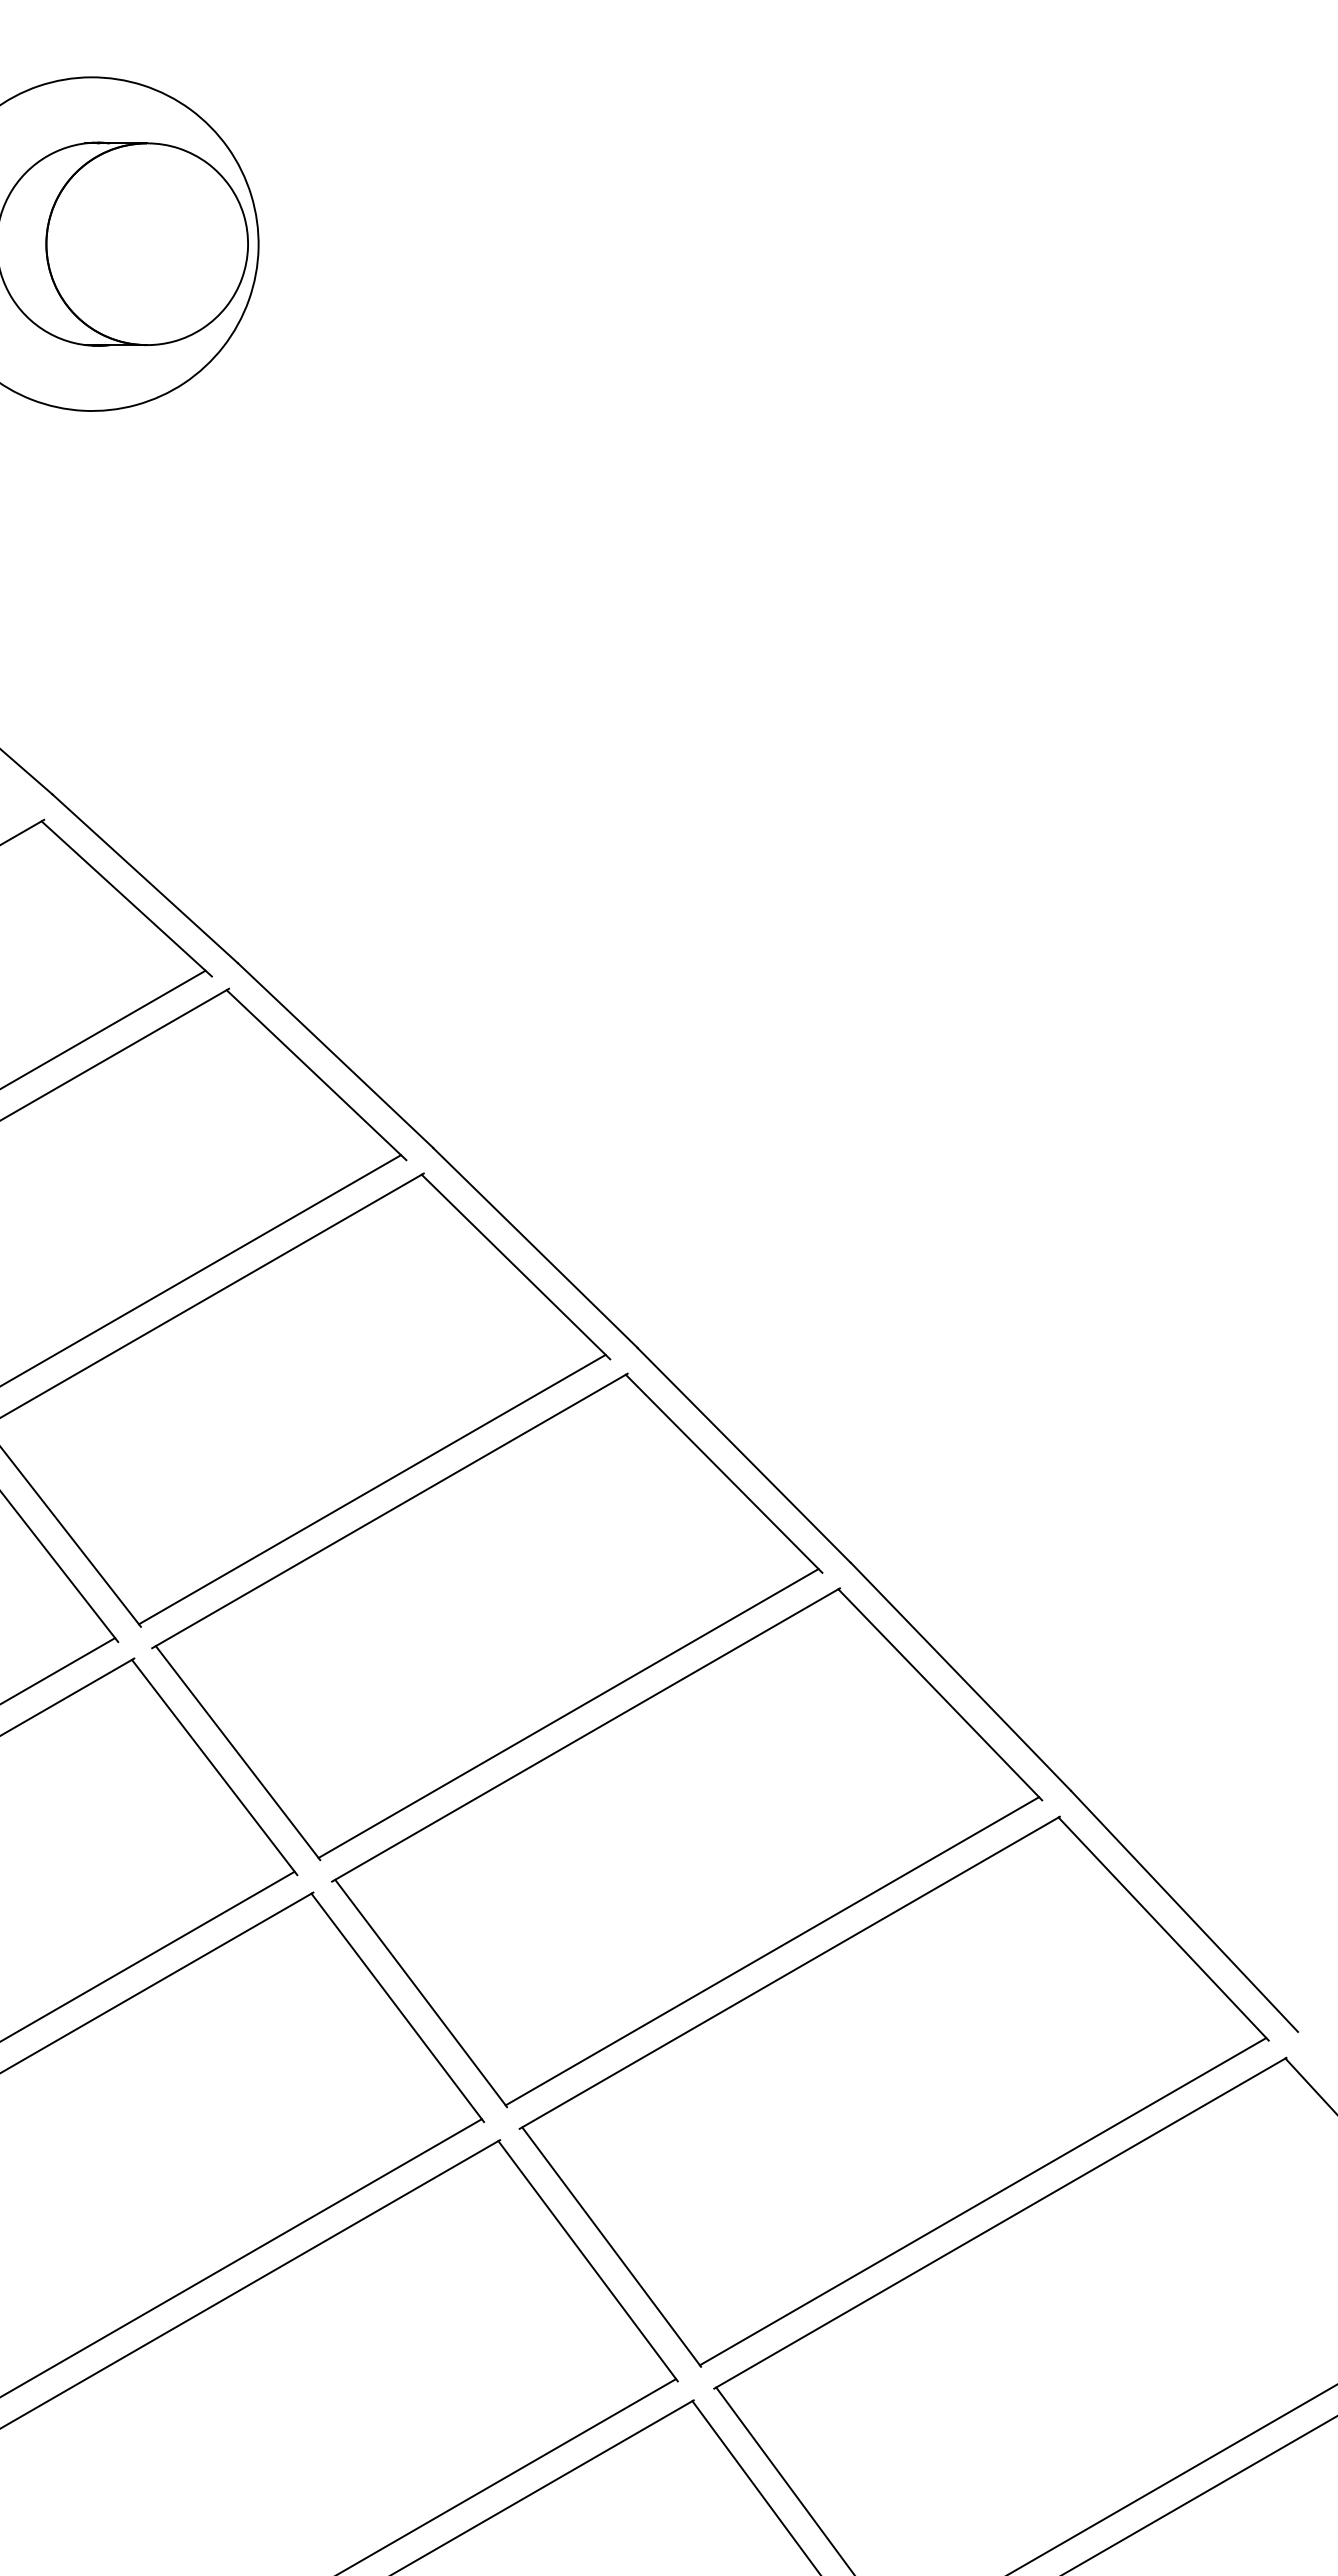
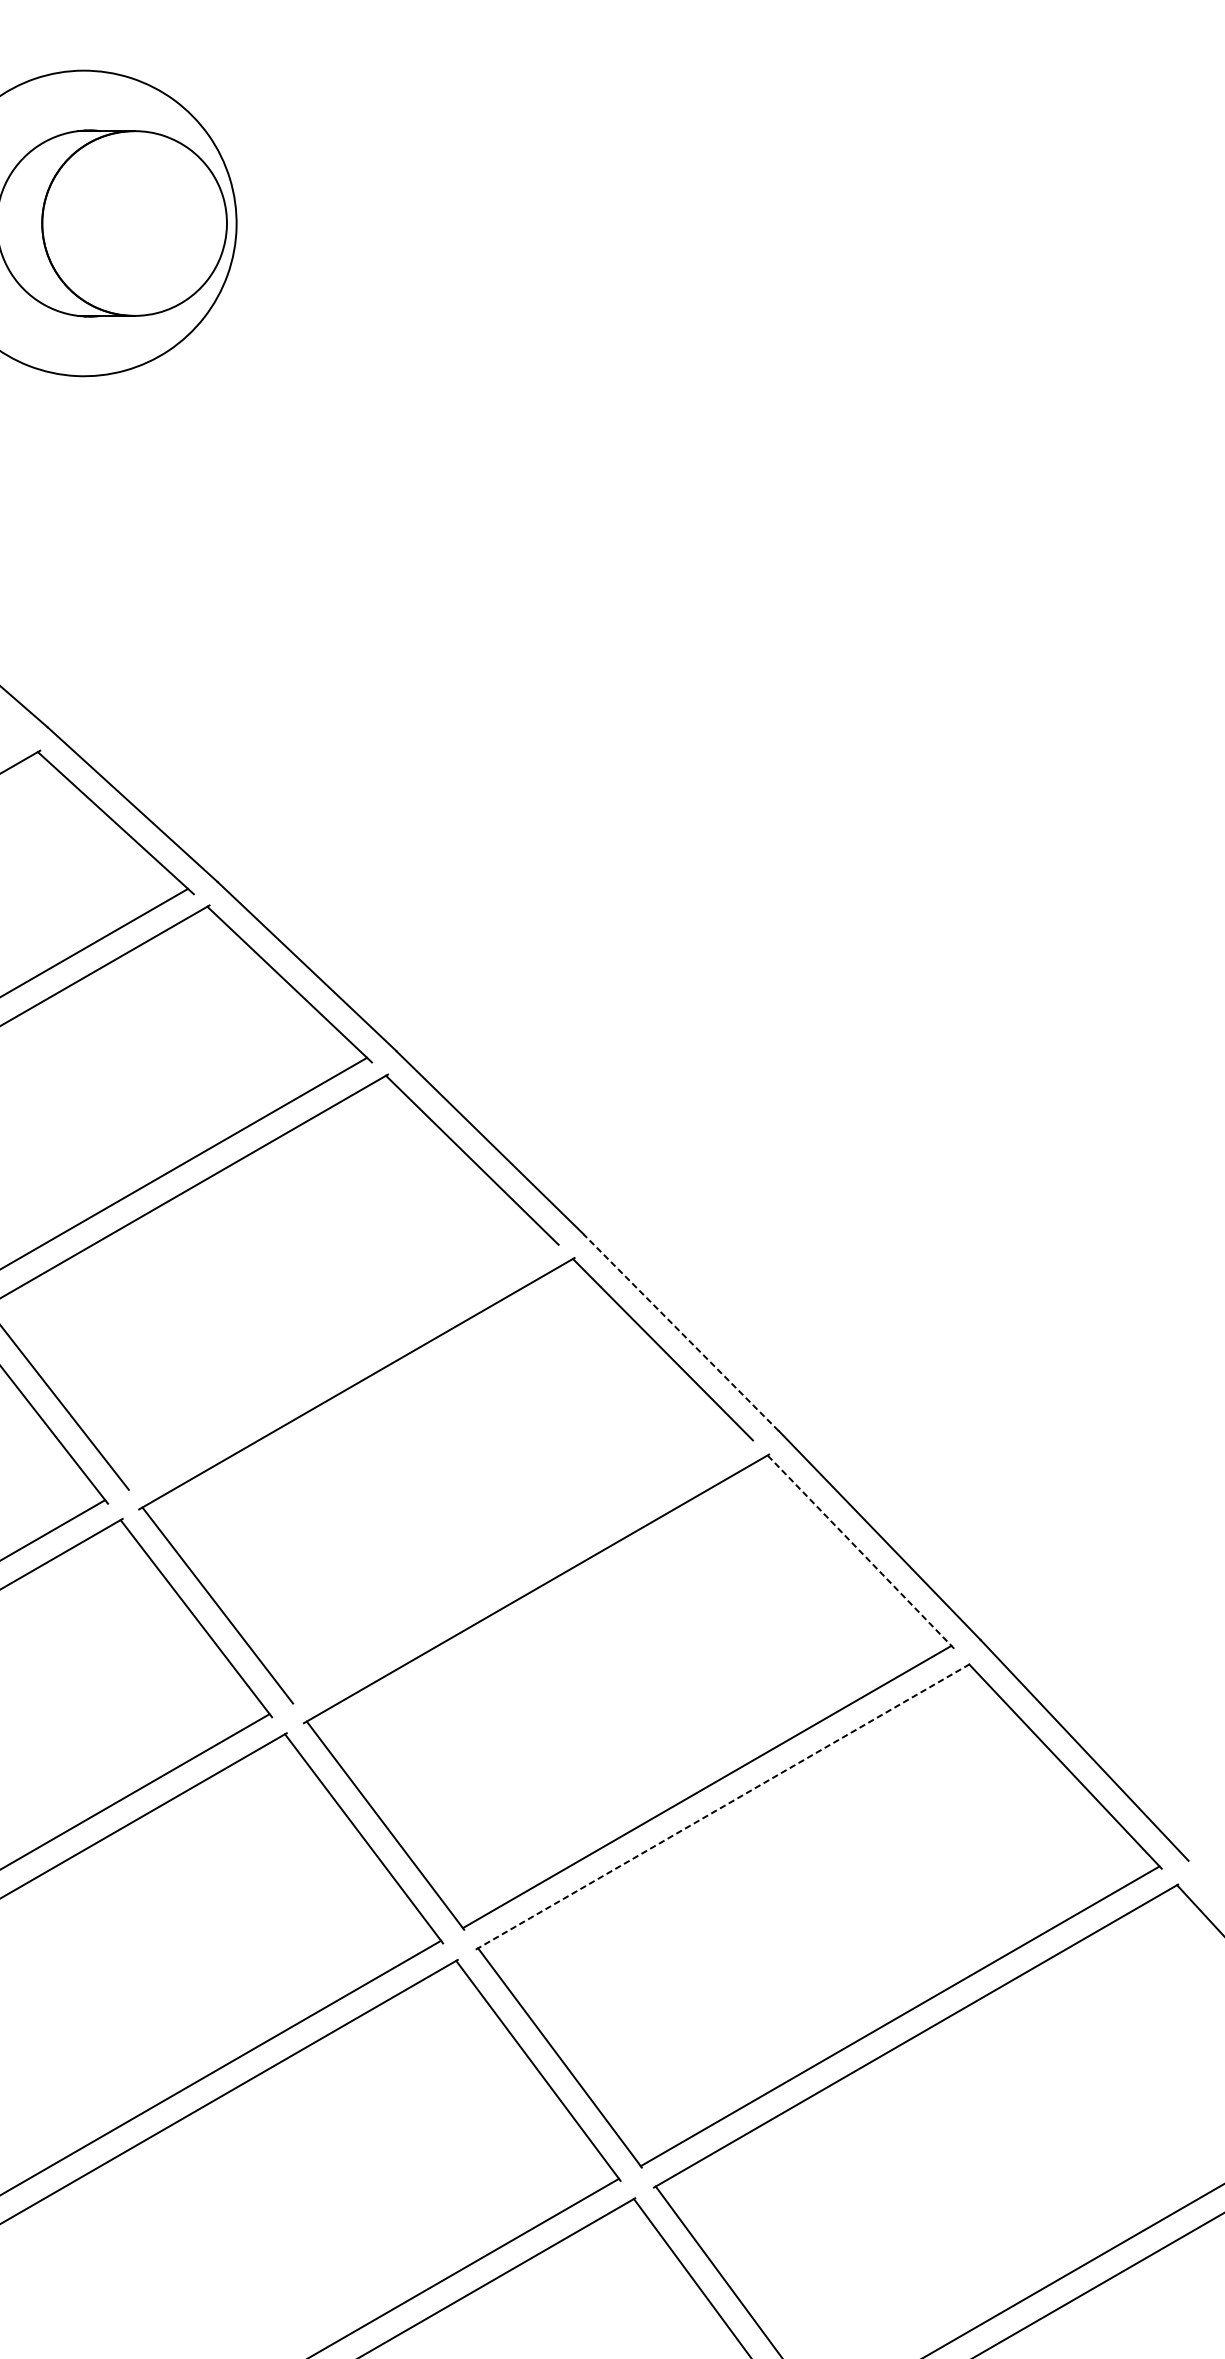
line: (743, 1454) -> (680, 1331), solid -> dashed
line: (371, 1489) -> (340, 1364), removed
line: (940, 1694) -> (861, 1551), solid -> dashed
line: (568, 1713) -> (520, 1569), removed
line: (789, 1972) -> (722, 1806), solid -> dashed

